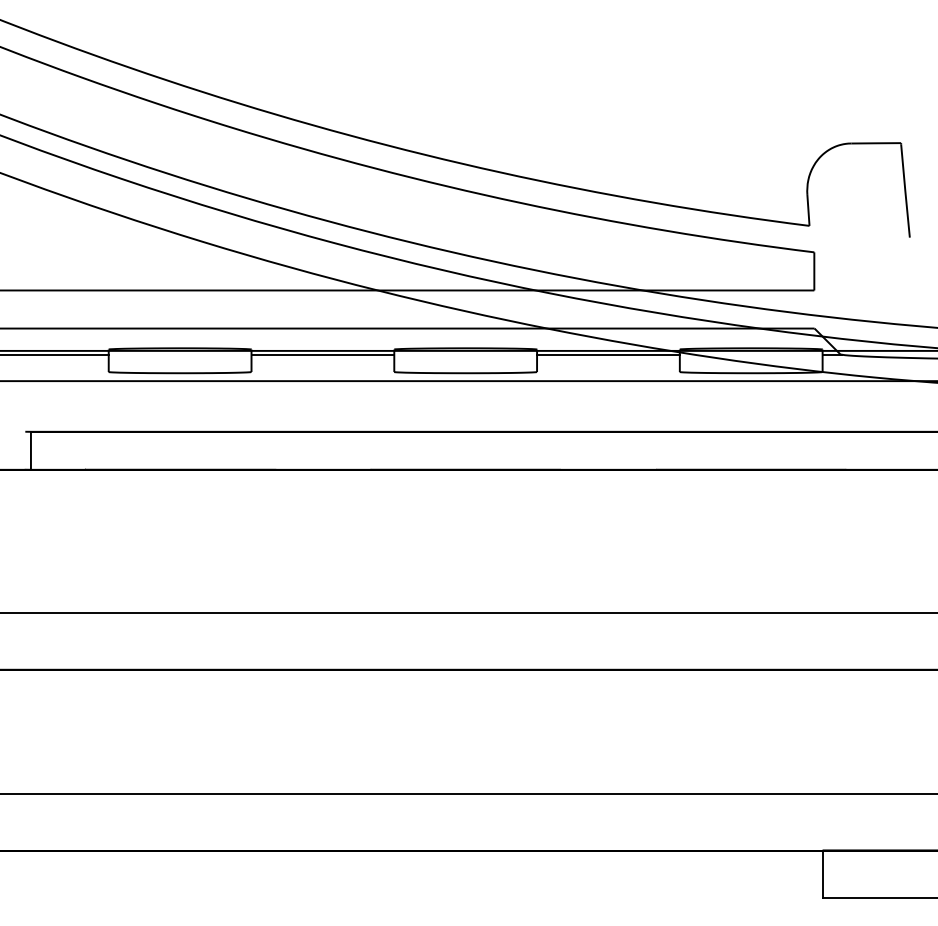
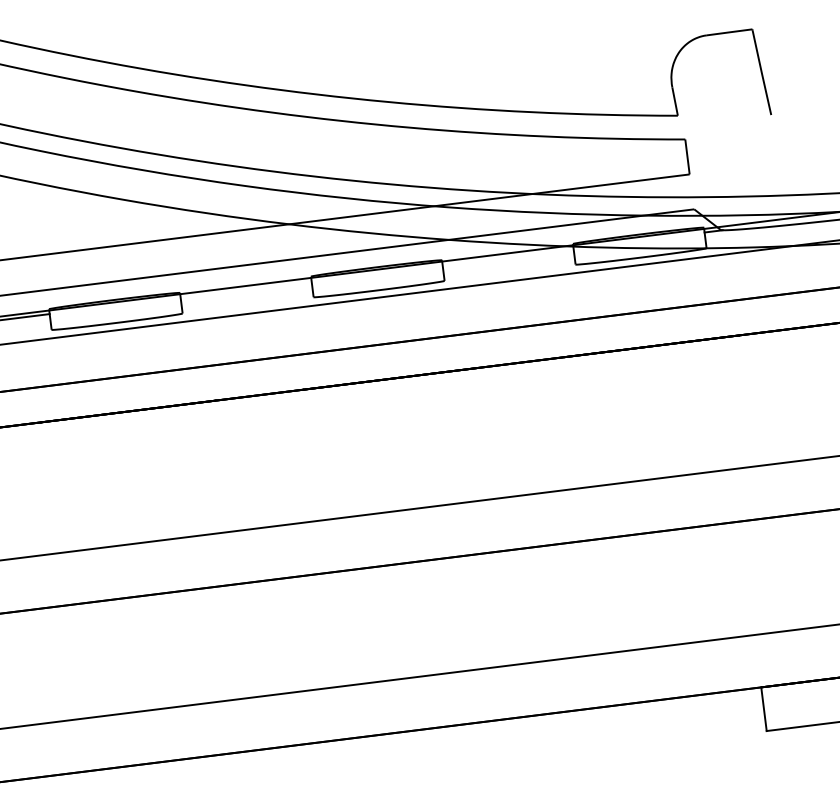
line: (322, 354) -> (245, 289), removed
line: (608, 354) -> (508, 256), removed

